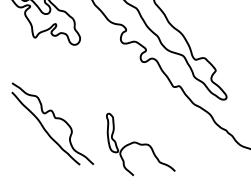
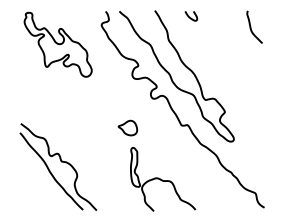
part: (119, 92) -> (127, 127), added
part: (52, 123) -> (58, 166), moved
part: (141, 143) -> (163, 179), moved

